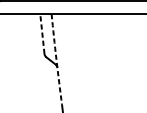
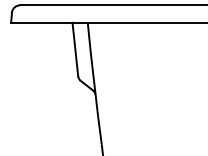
line: (42, 33) -> (75, 49), dashed -> solid
arc: (56, 59) -> (94, 83), dashed -> solid

